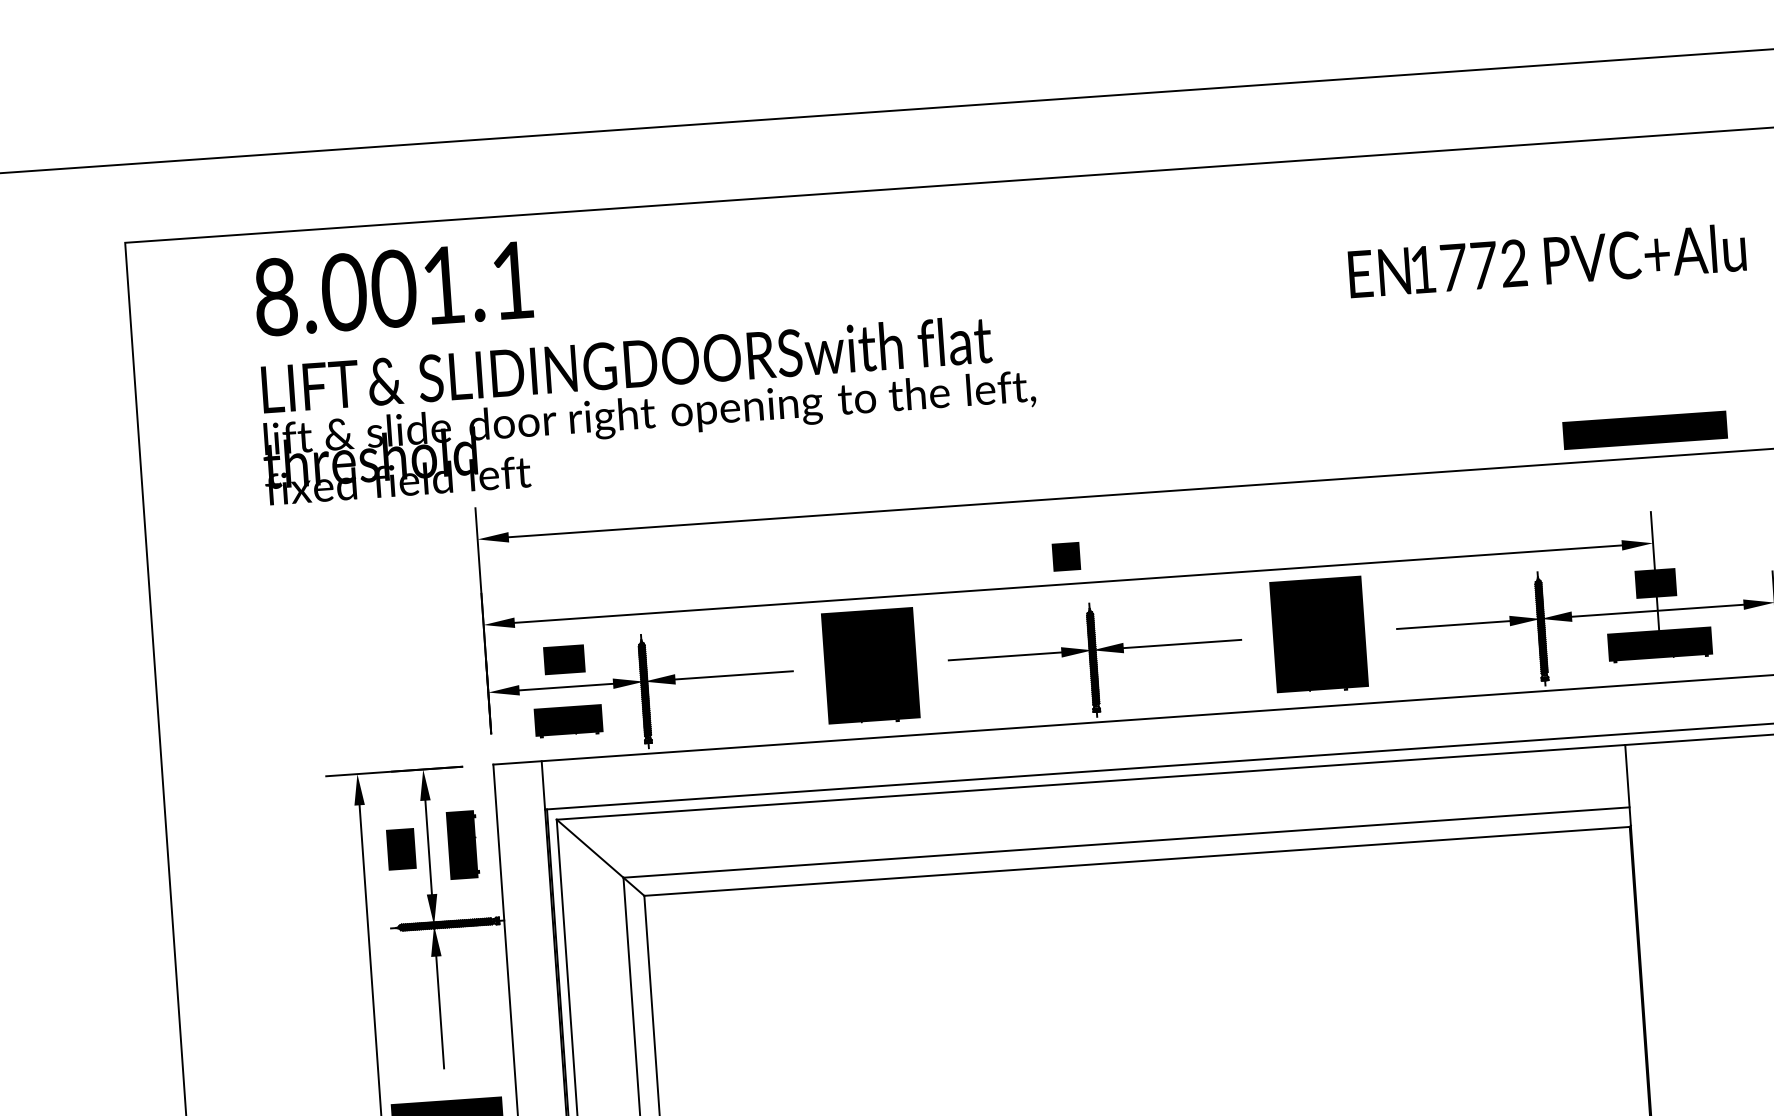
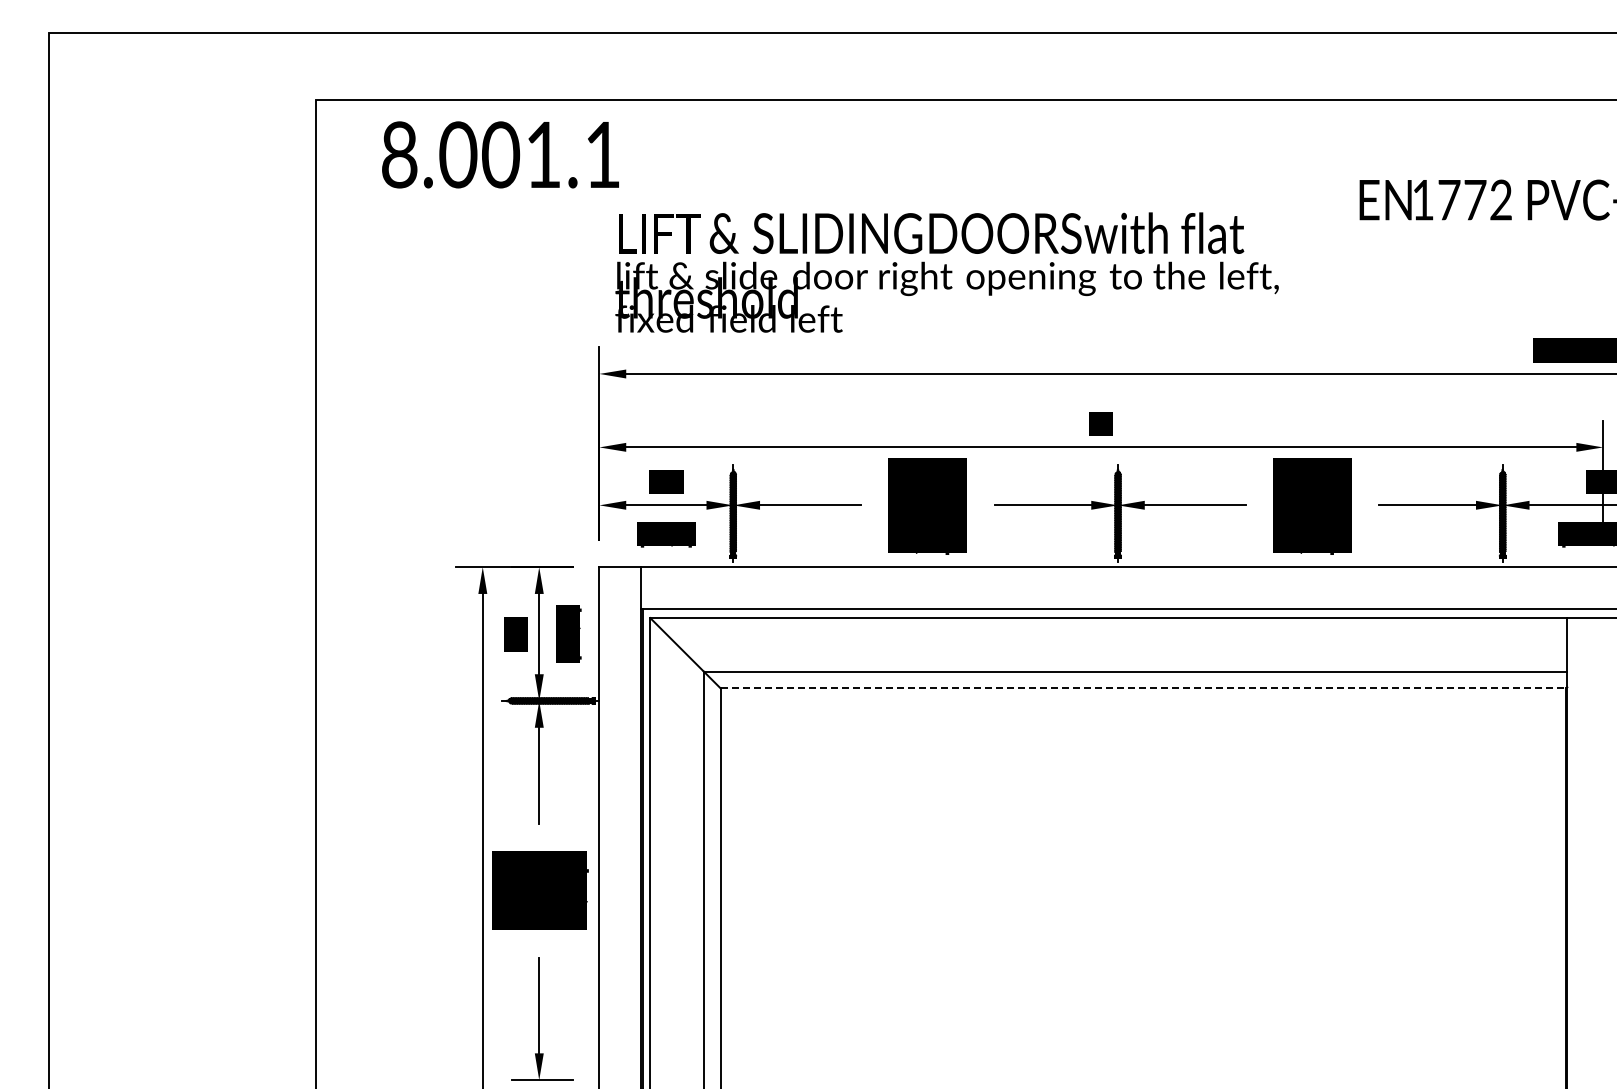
text: (393, 288) -> (500, 154), moved
text: (647, 408) -> (946, 272), moved
line: (1137, 861) -> (1143, 688), solid -> dashed

